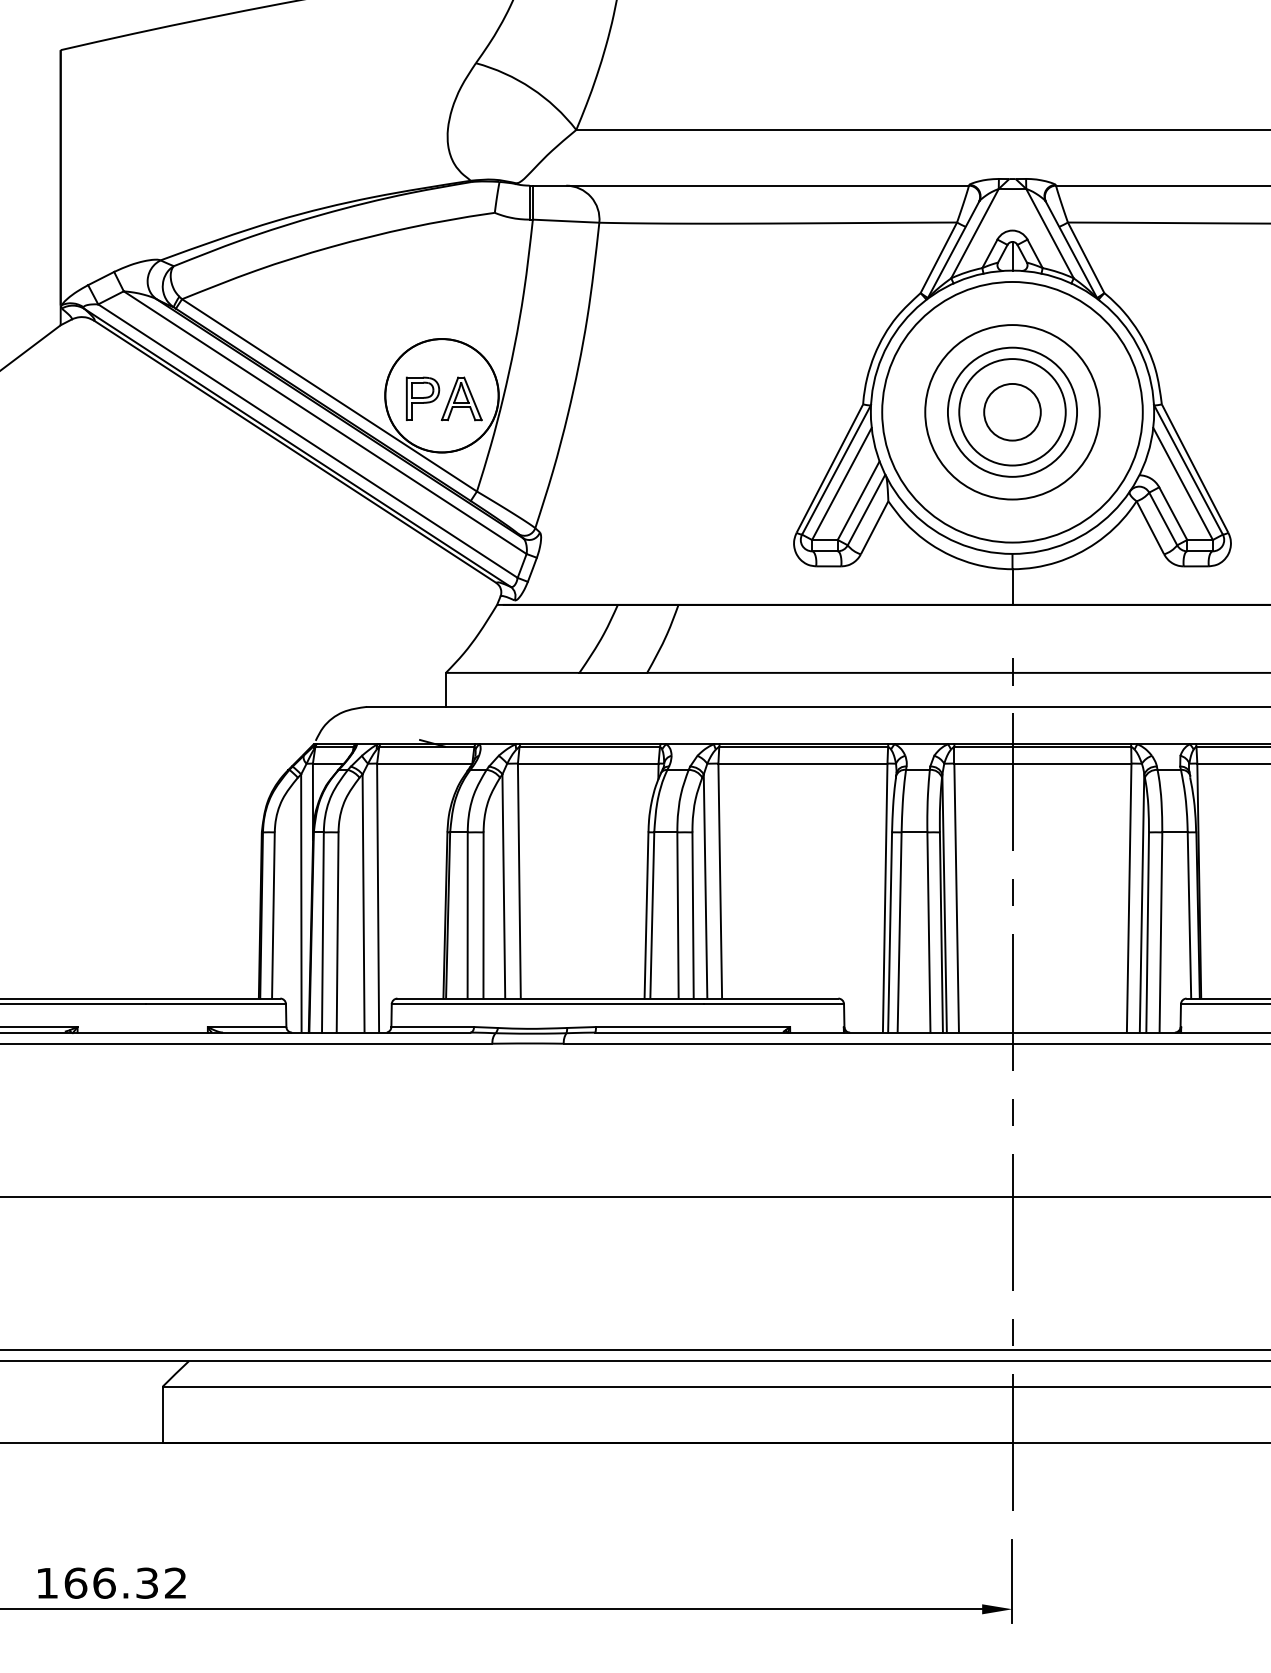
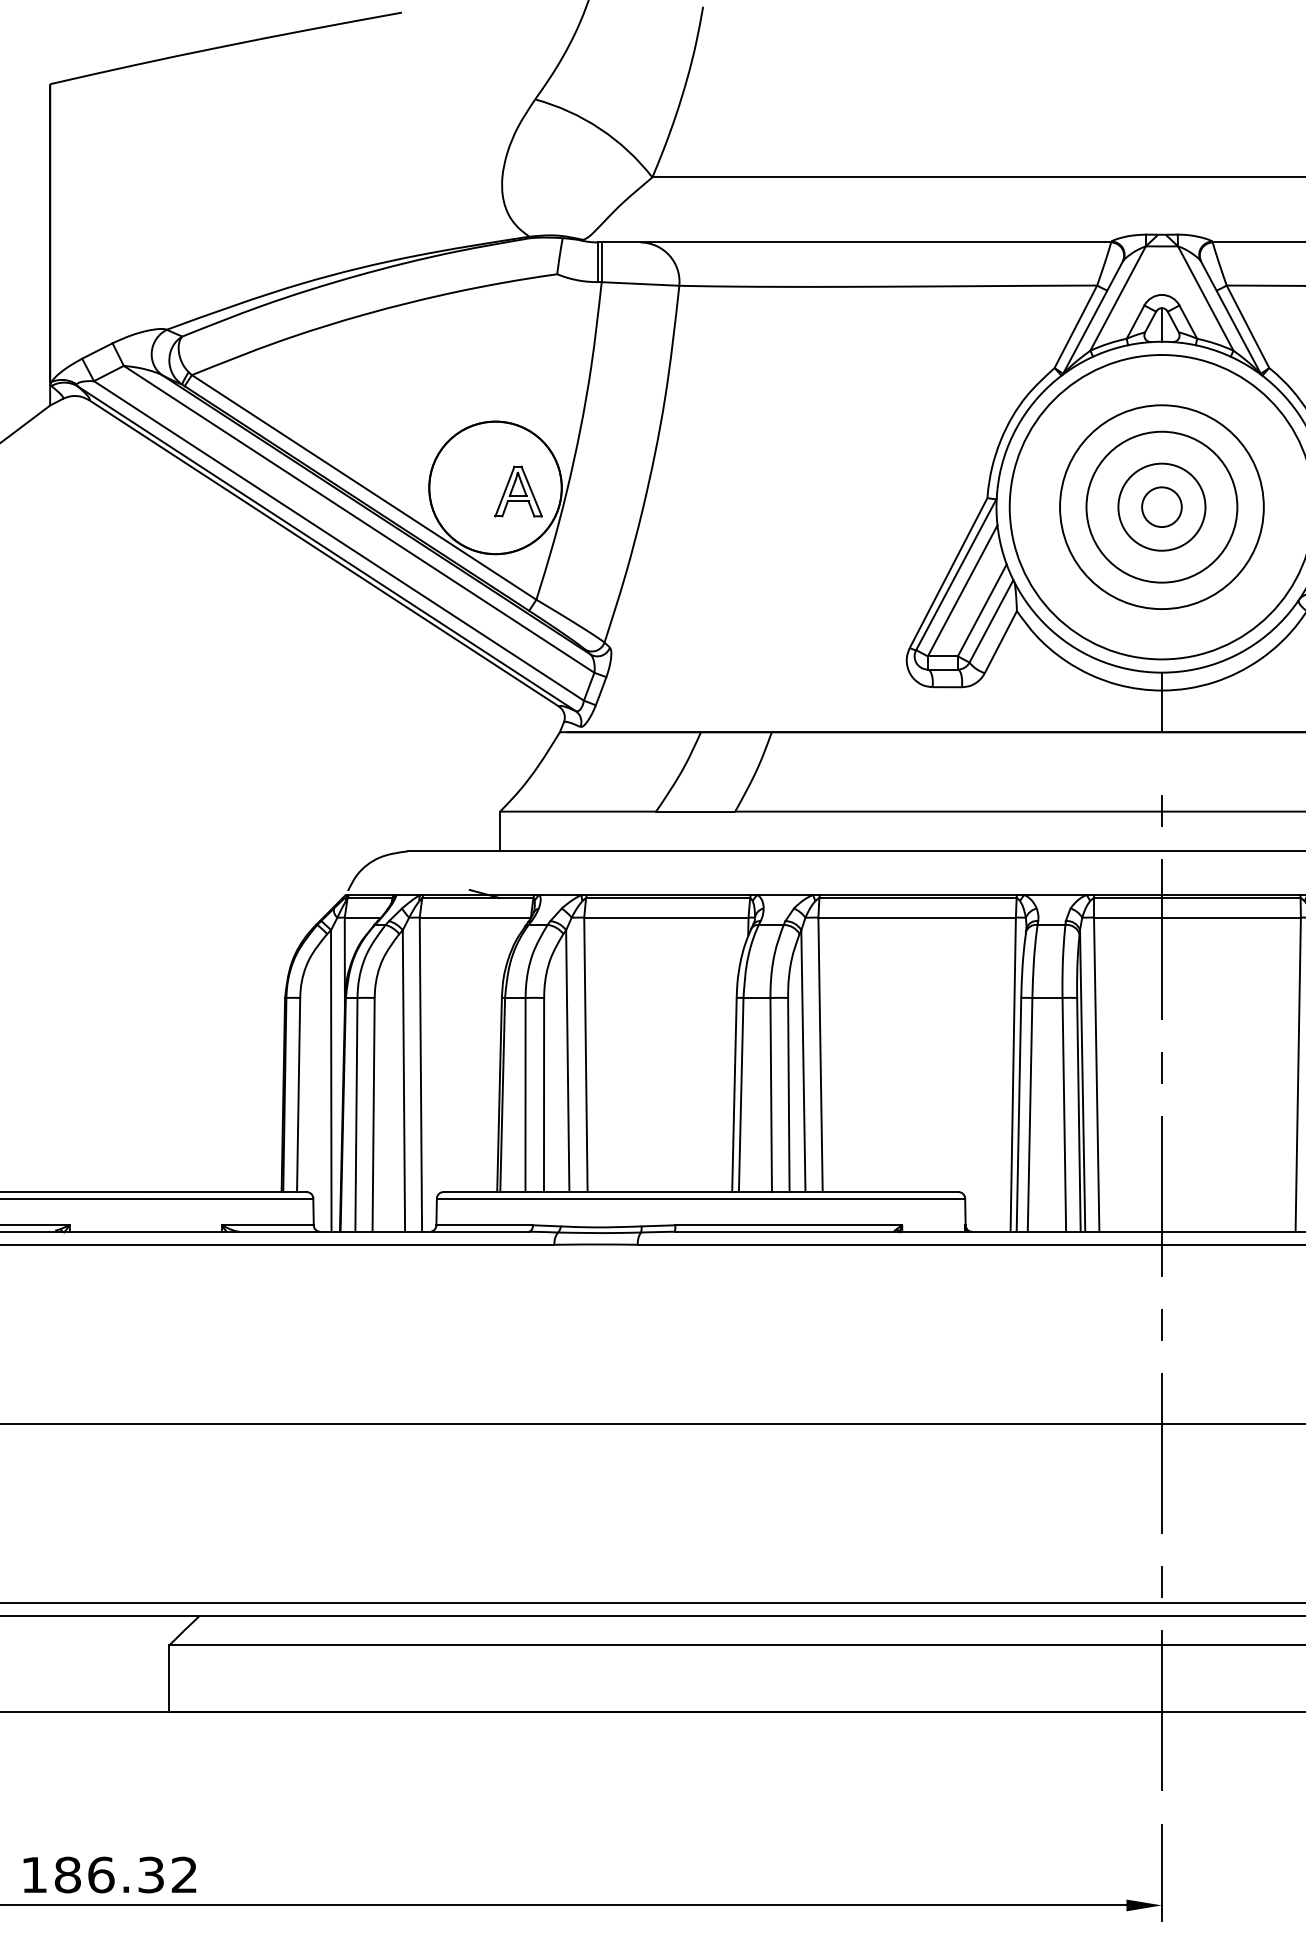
part: (422, 398) -> (472, 491), removed
circle: (1012, 411) -> (1161, 506), size x0.6
circle: (1012, 412) -> (1161, 507), size x0.7
text: (75, 1582) -> (67, 1874), 166.32 -> 186.32

